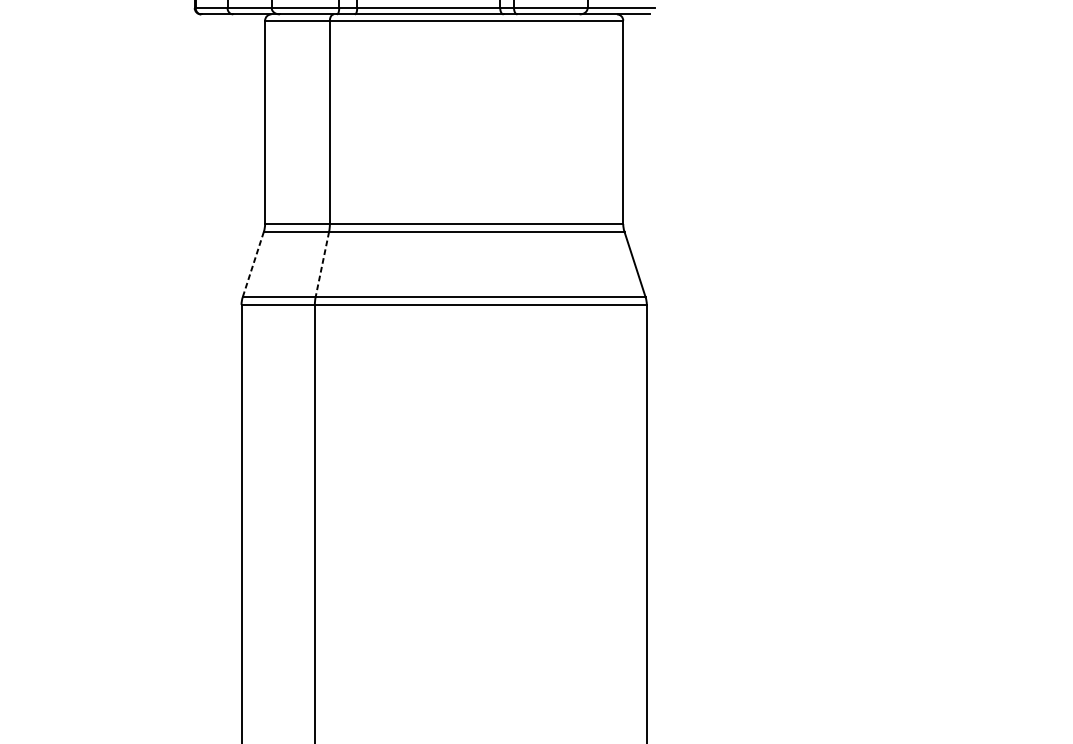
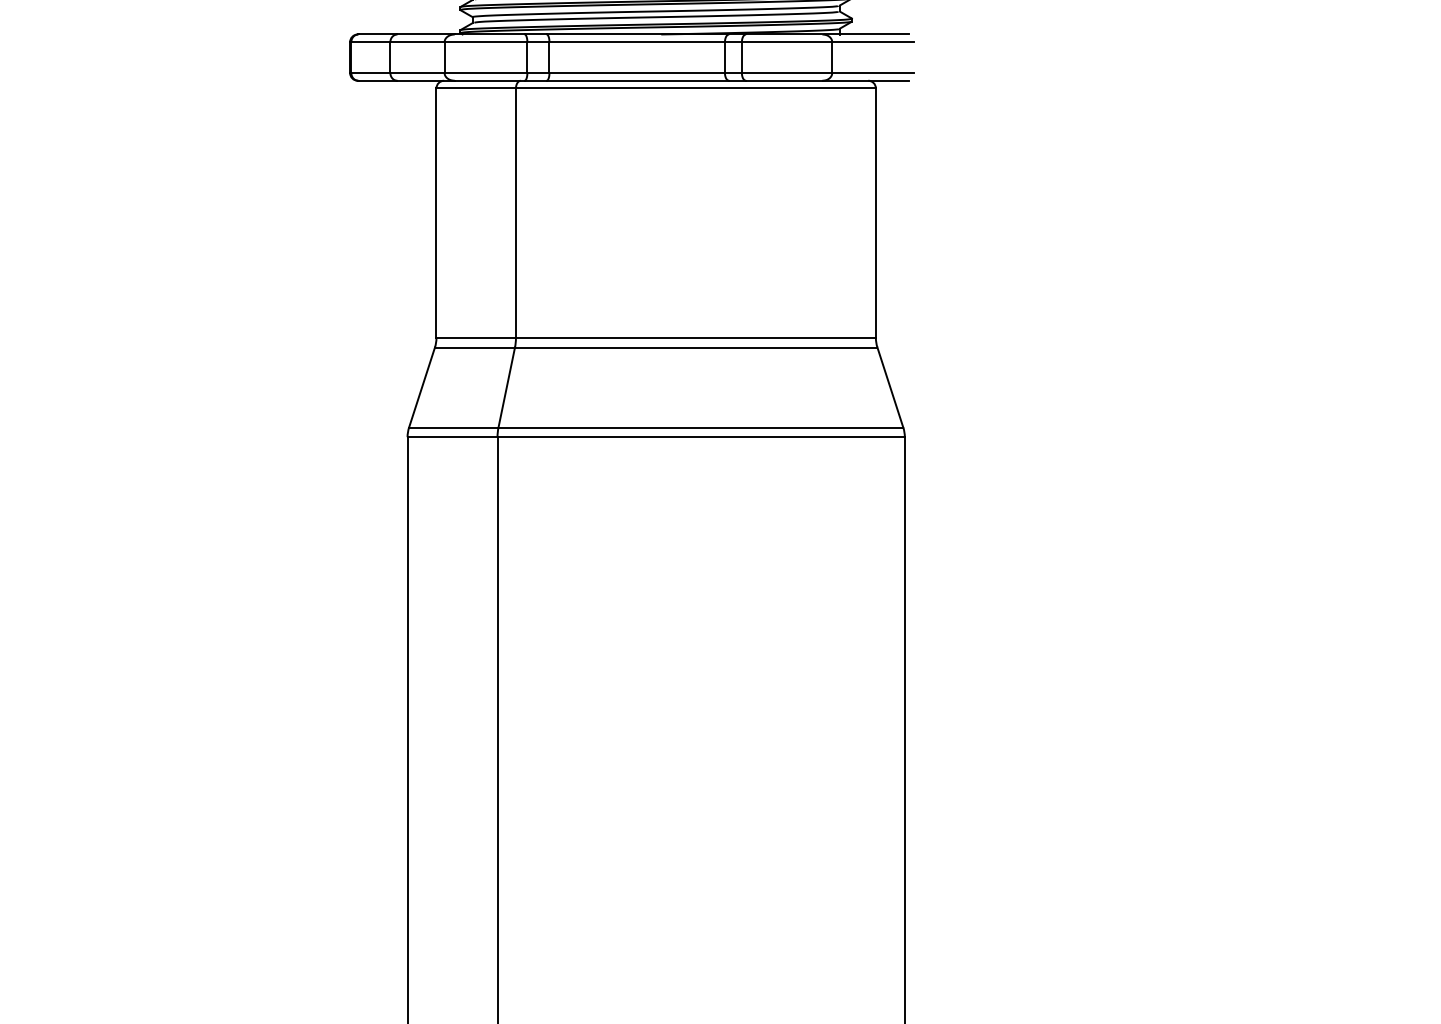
line: (322, 264) -> (506, 387), dashed -> solid
line: (252, 265) -> (421, 388), dashed -> solid

